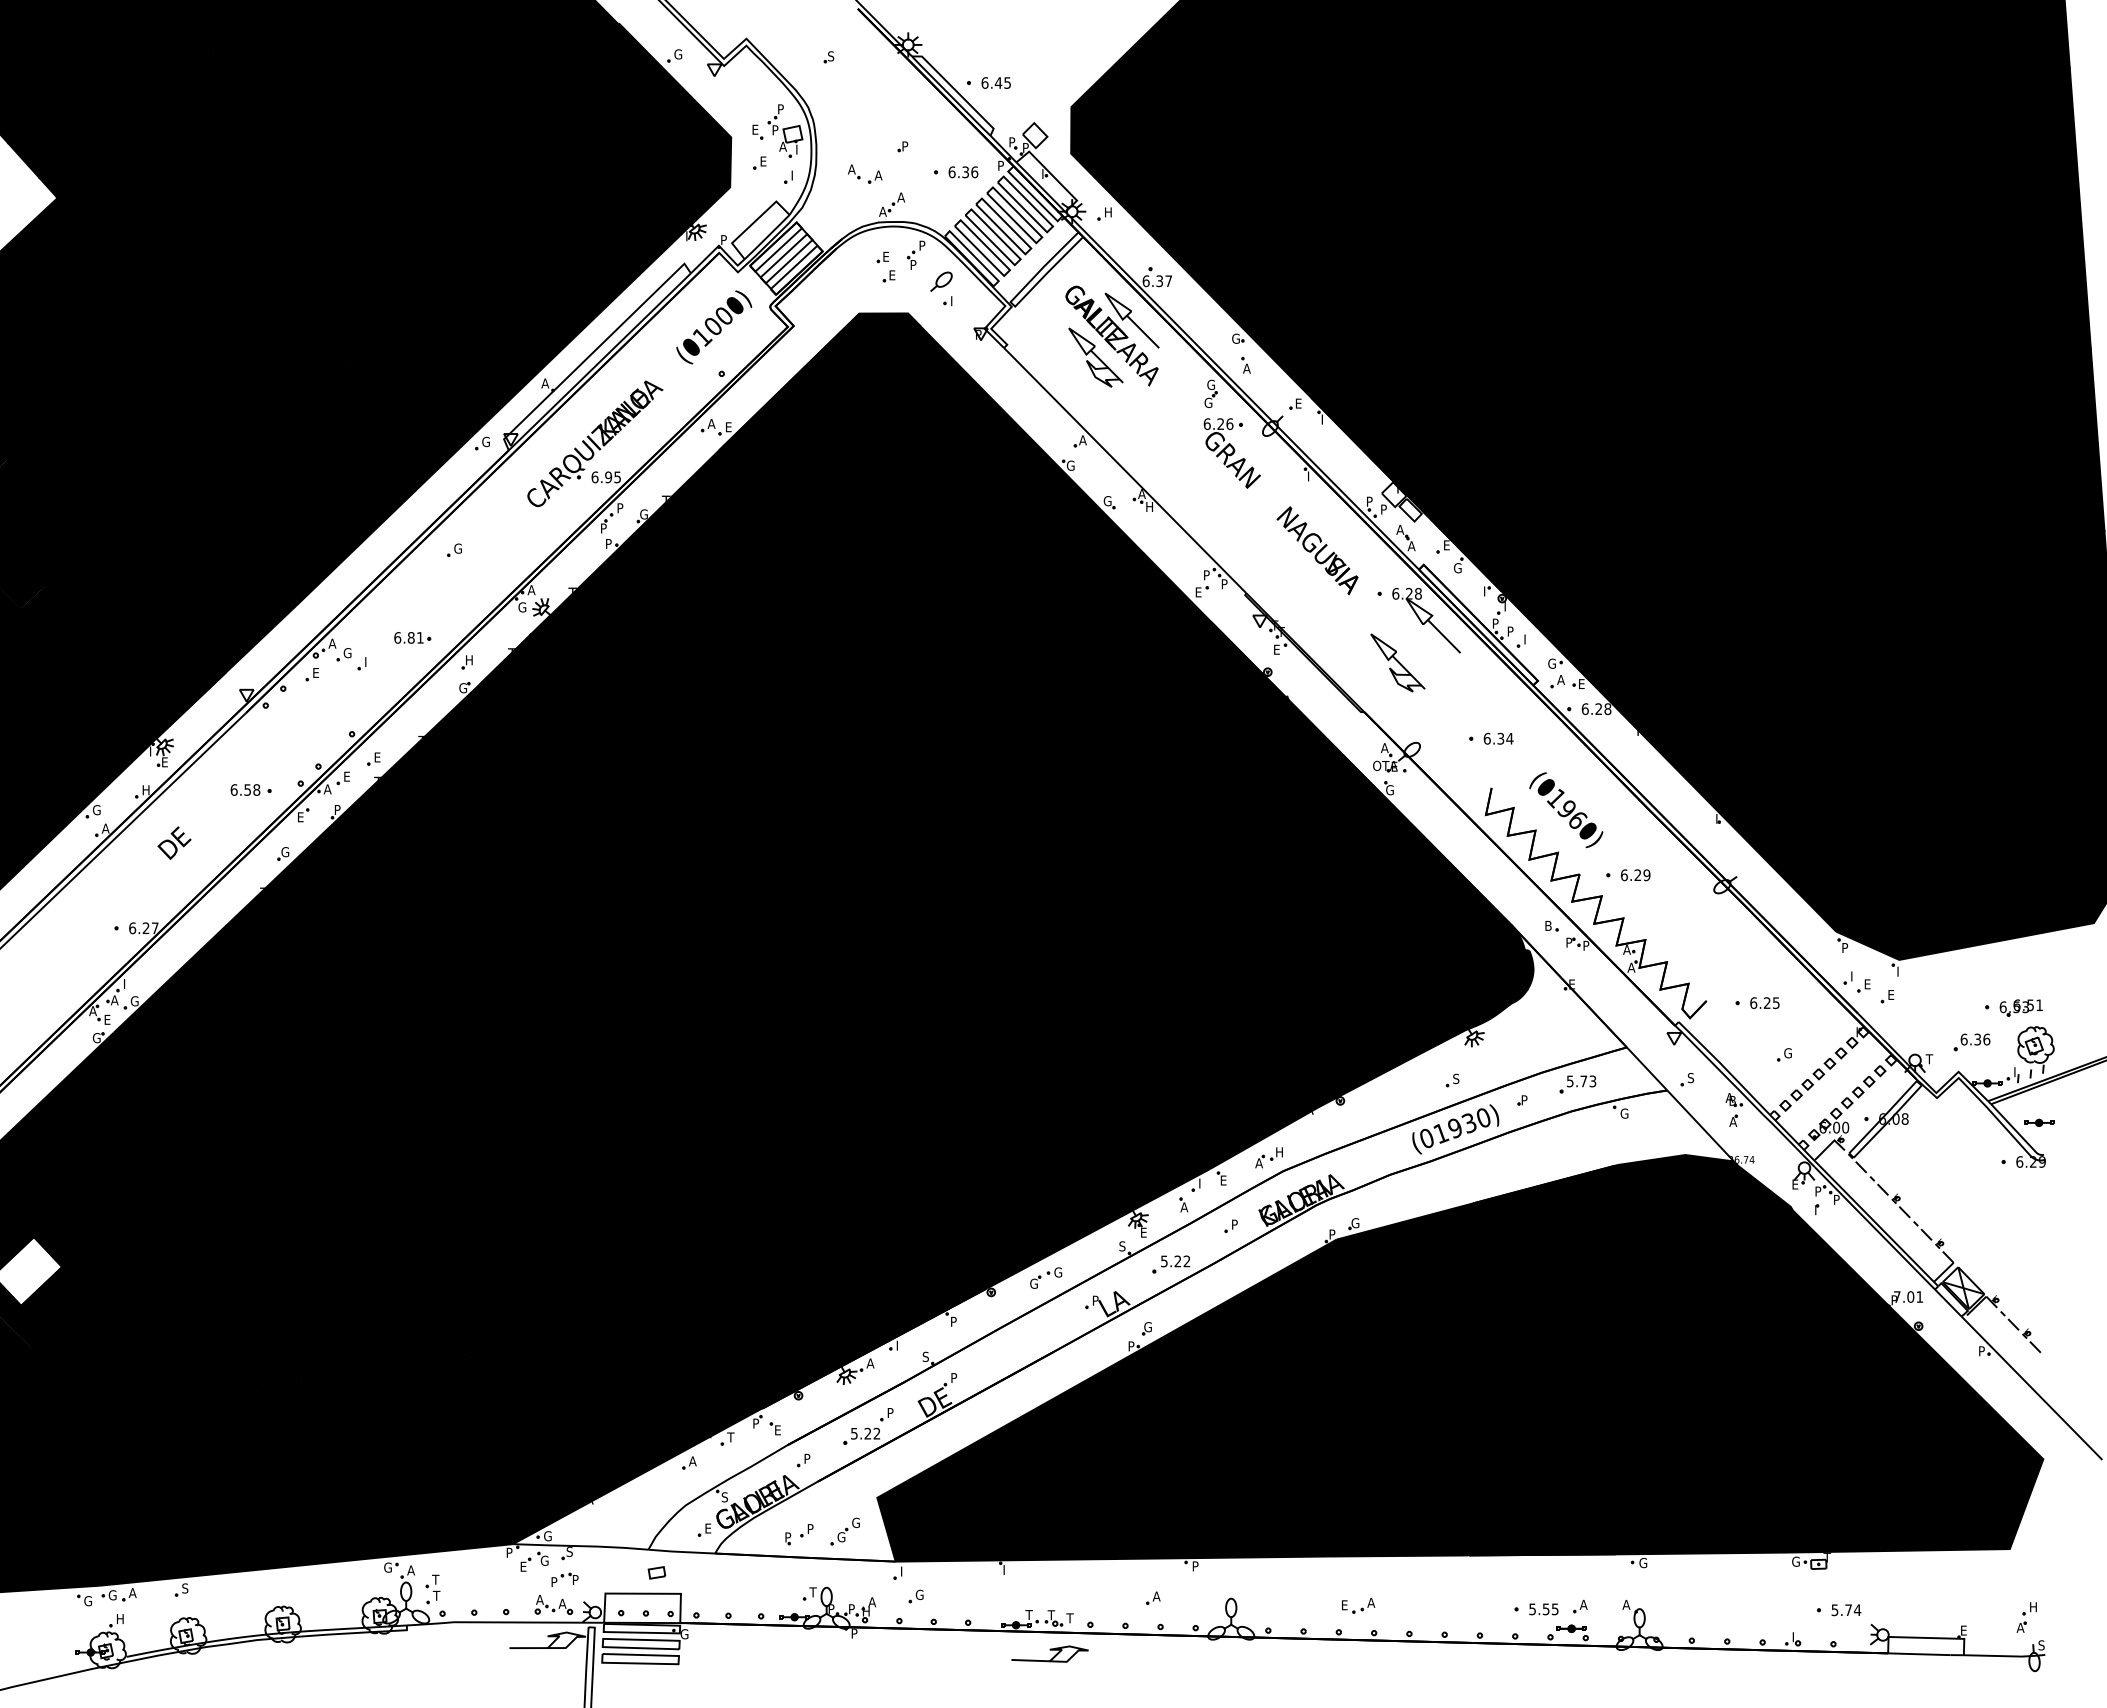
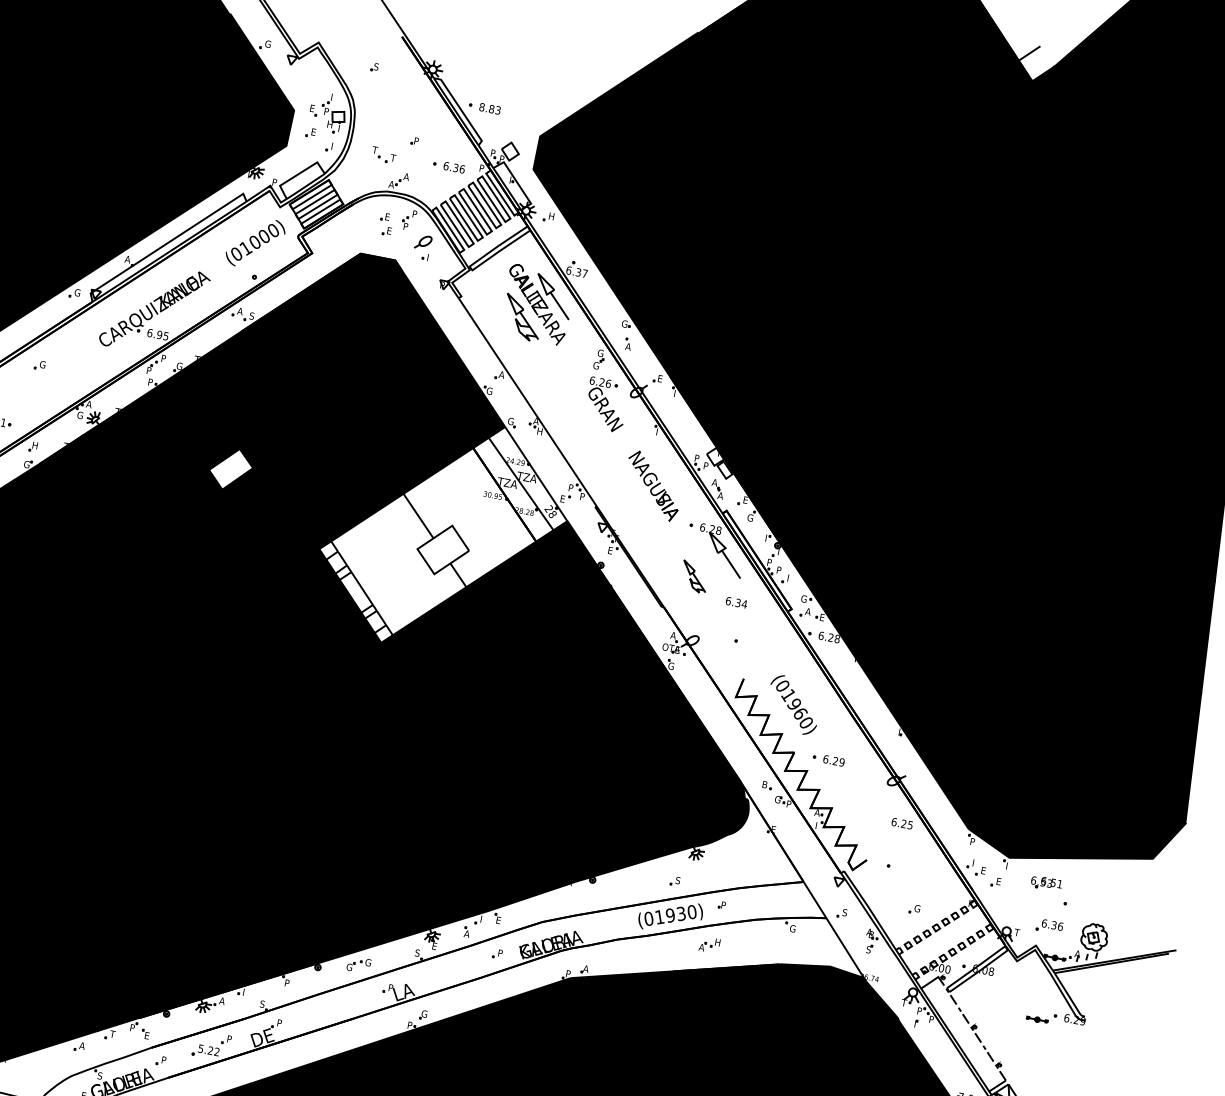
text: (995, 82) -> (489, 108), 6.45 -> 8.83
text: (781, 107) -> (334, 96), P -> I
text: (782, 146) -> (329, 124), A -> H
text: (851, 169) -> (375, 150), A -> T
text: (878, 175) -> (393, 158), A -> T
text: (728, 427) -> (251, 316), E -> S
fill: (740, 640) -> (230, 469), removed
part: (1397, 662) -> (694, 576), size x0.7
fill: (1045, 672) -> (442, 534), removed
text: (1498, 738) -> (736, 602), moved
text: (1569, 942) -> (777, 799), P -> G
text: (1631, 967) -> (818, 825), A -> I
text: (1764, 1002) -> (902, 823), moved
part: (2020, 1007) -> (1046, 883), moved
text: (2017, 1072) -> (1077, 954), I -> A
part: (1577, 1084) -> (763, 901), removed
text: (1733, 1121) -> (869, 949), A -> S
part: (2039, 1122) -> (1037, 1019), moved
part: (1268, 1157) -> (709, 944), moved
text: (1794, 1184) -> (903, 1002), E -> T
text: (1355, 1223) -> (586, 969), G -> A
part: (1171, 1264) -> (449, 972), removed

